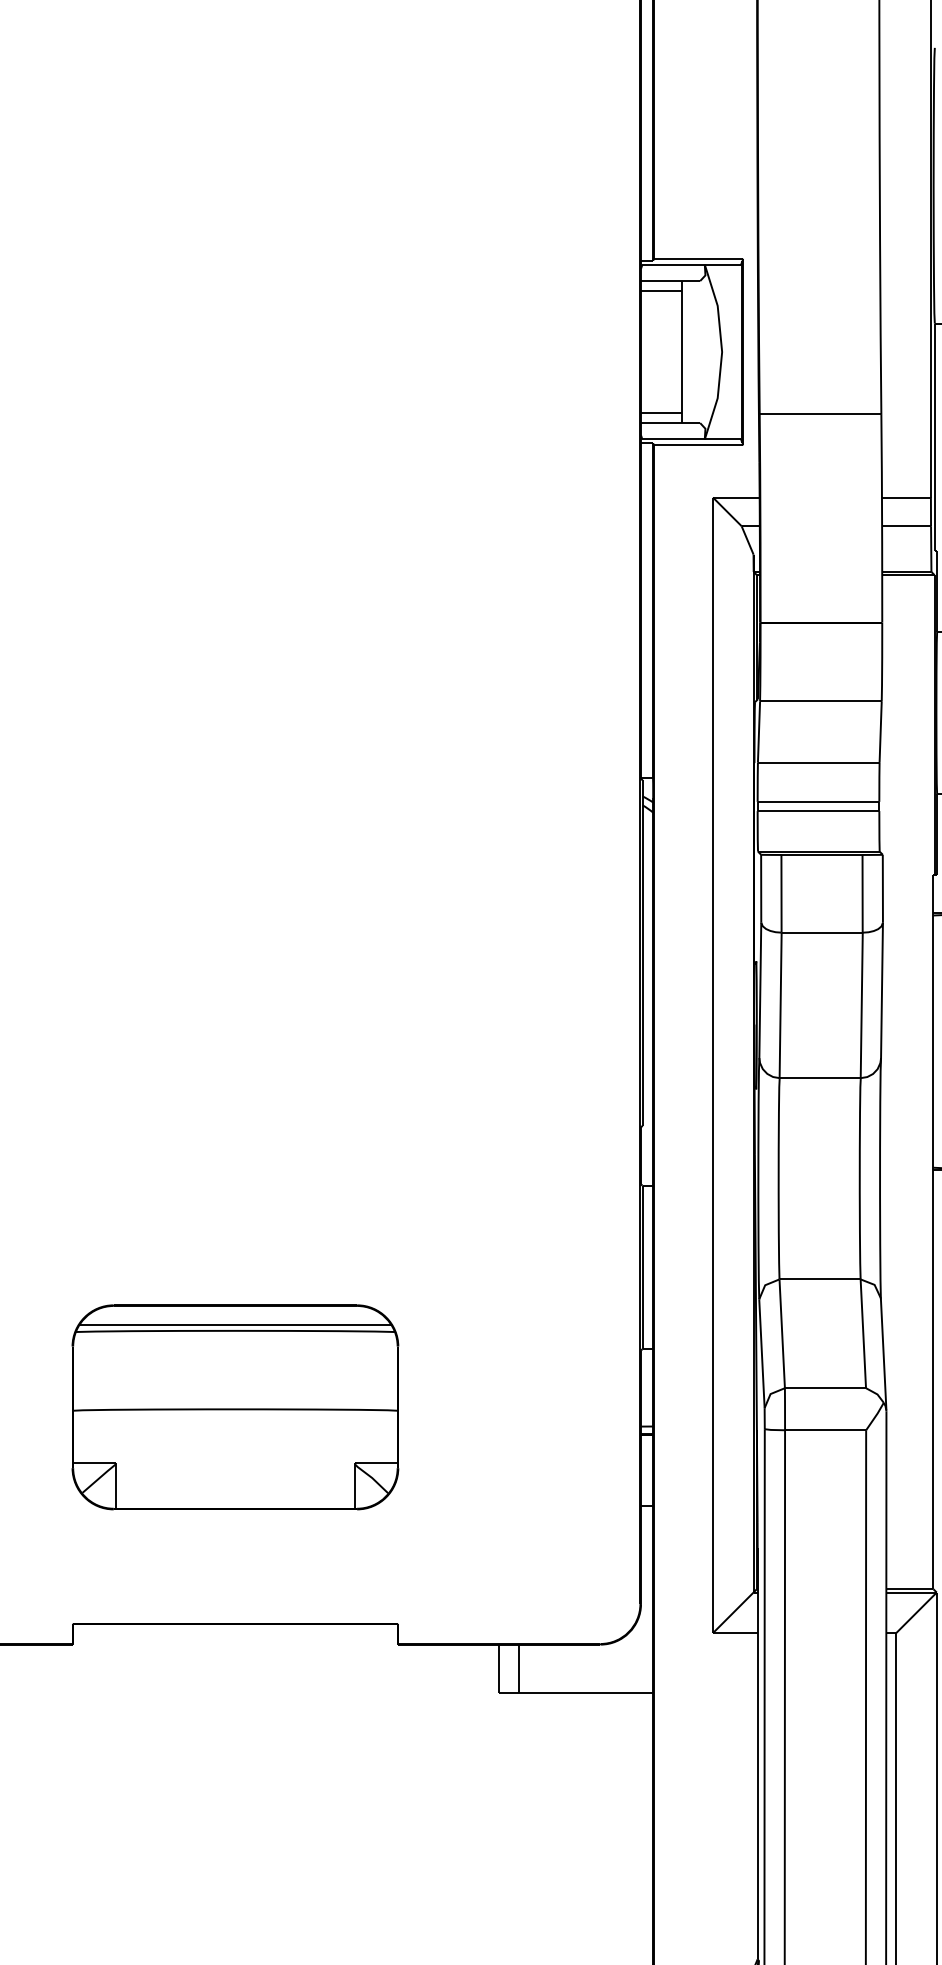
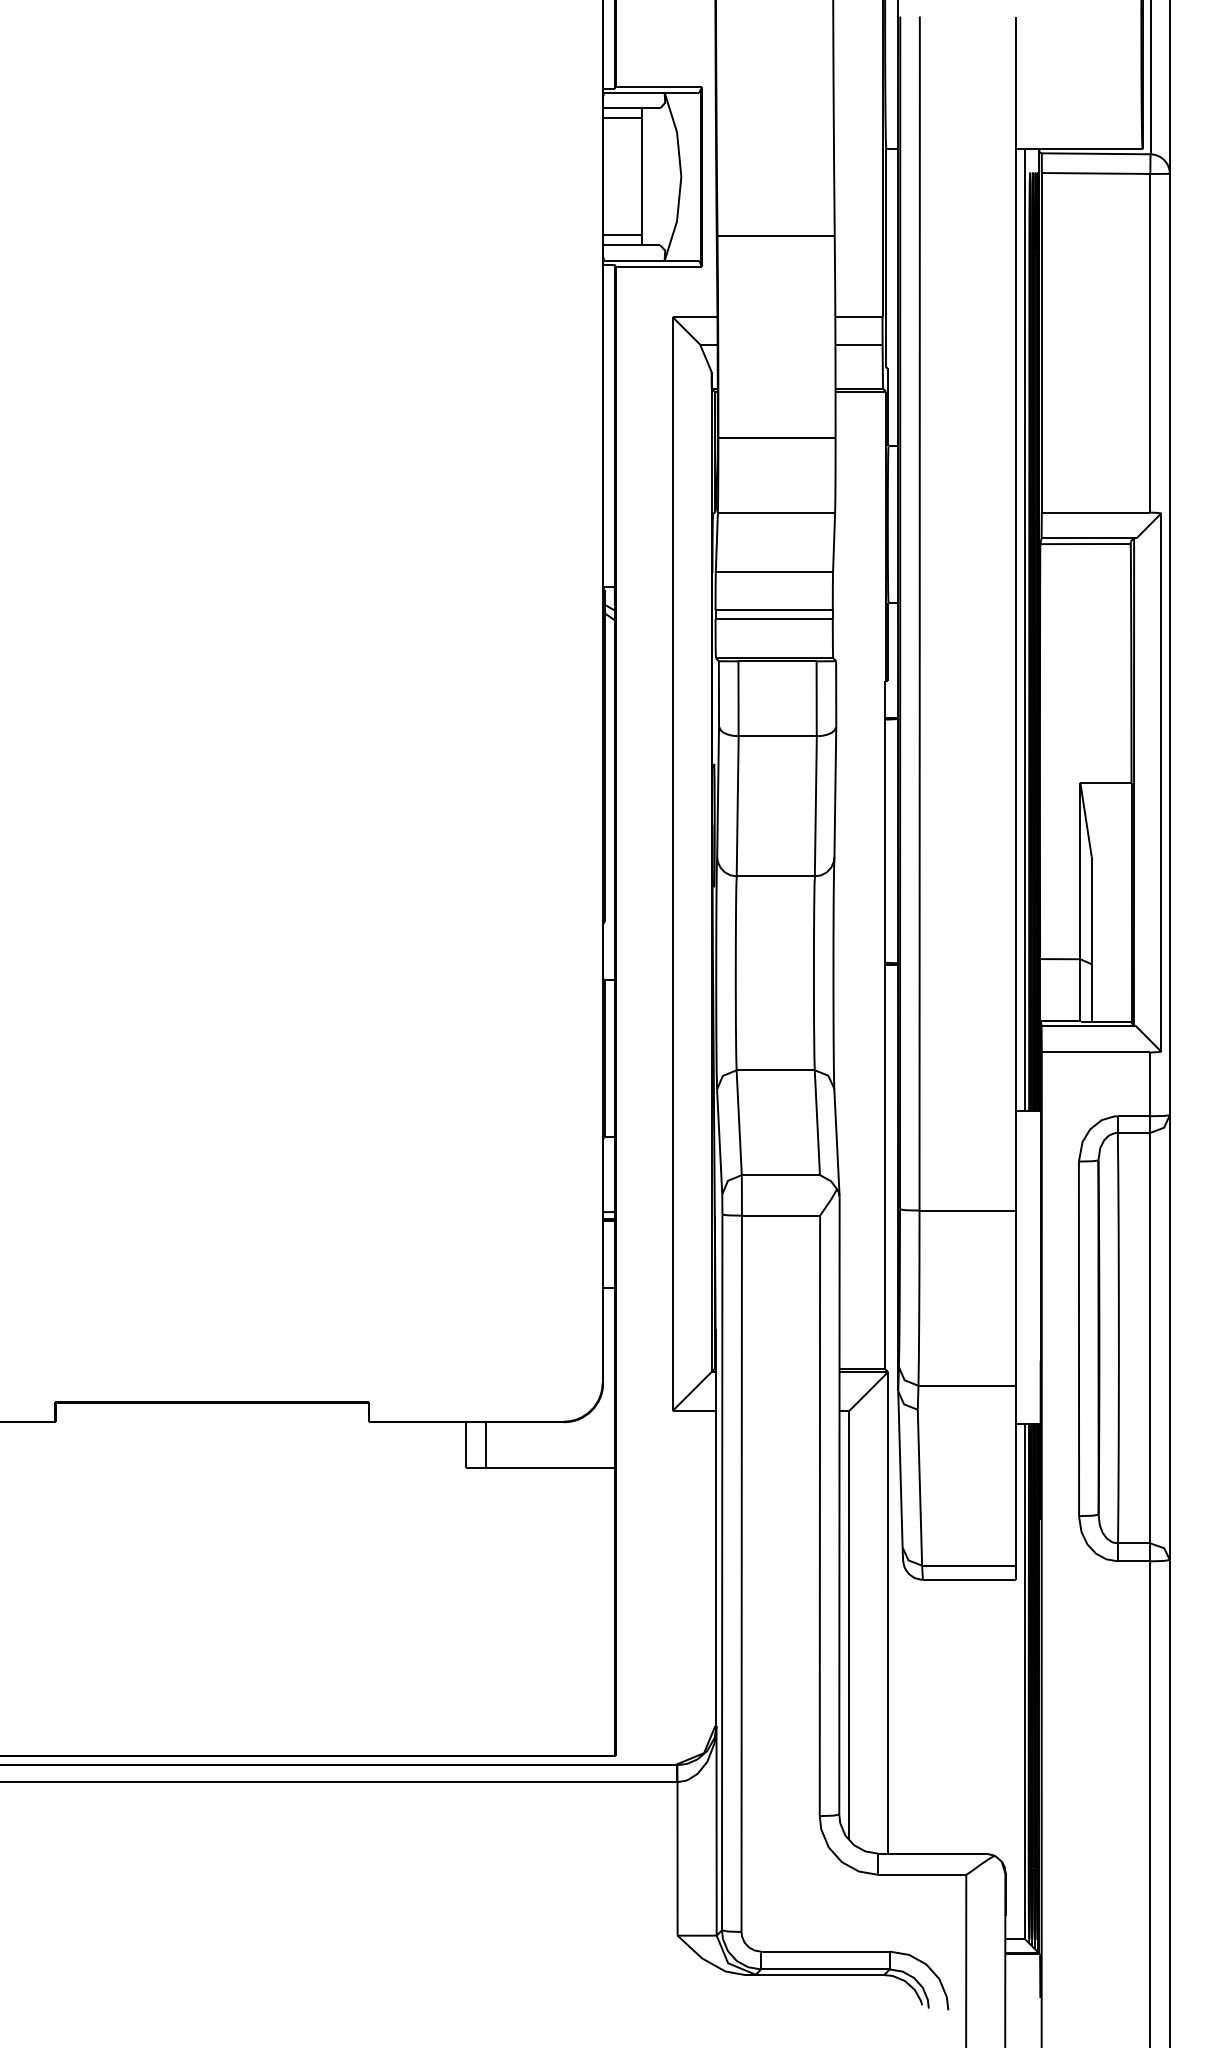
part: (235, 1407) -> (212, 1193), removed

